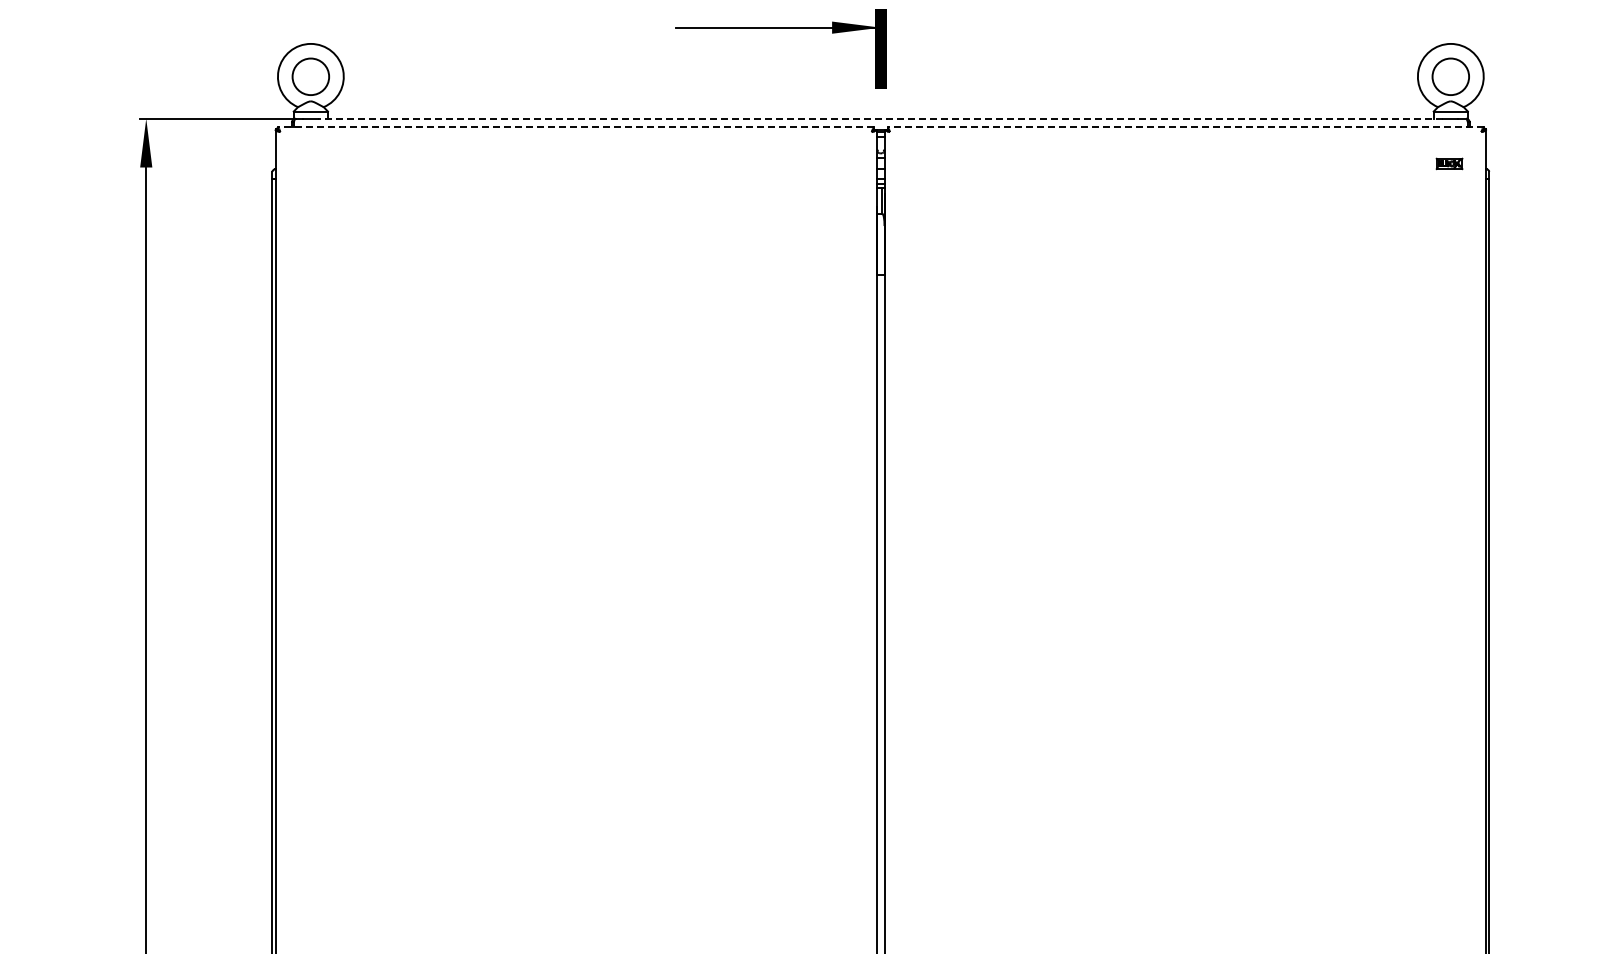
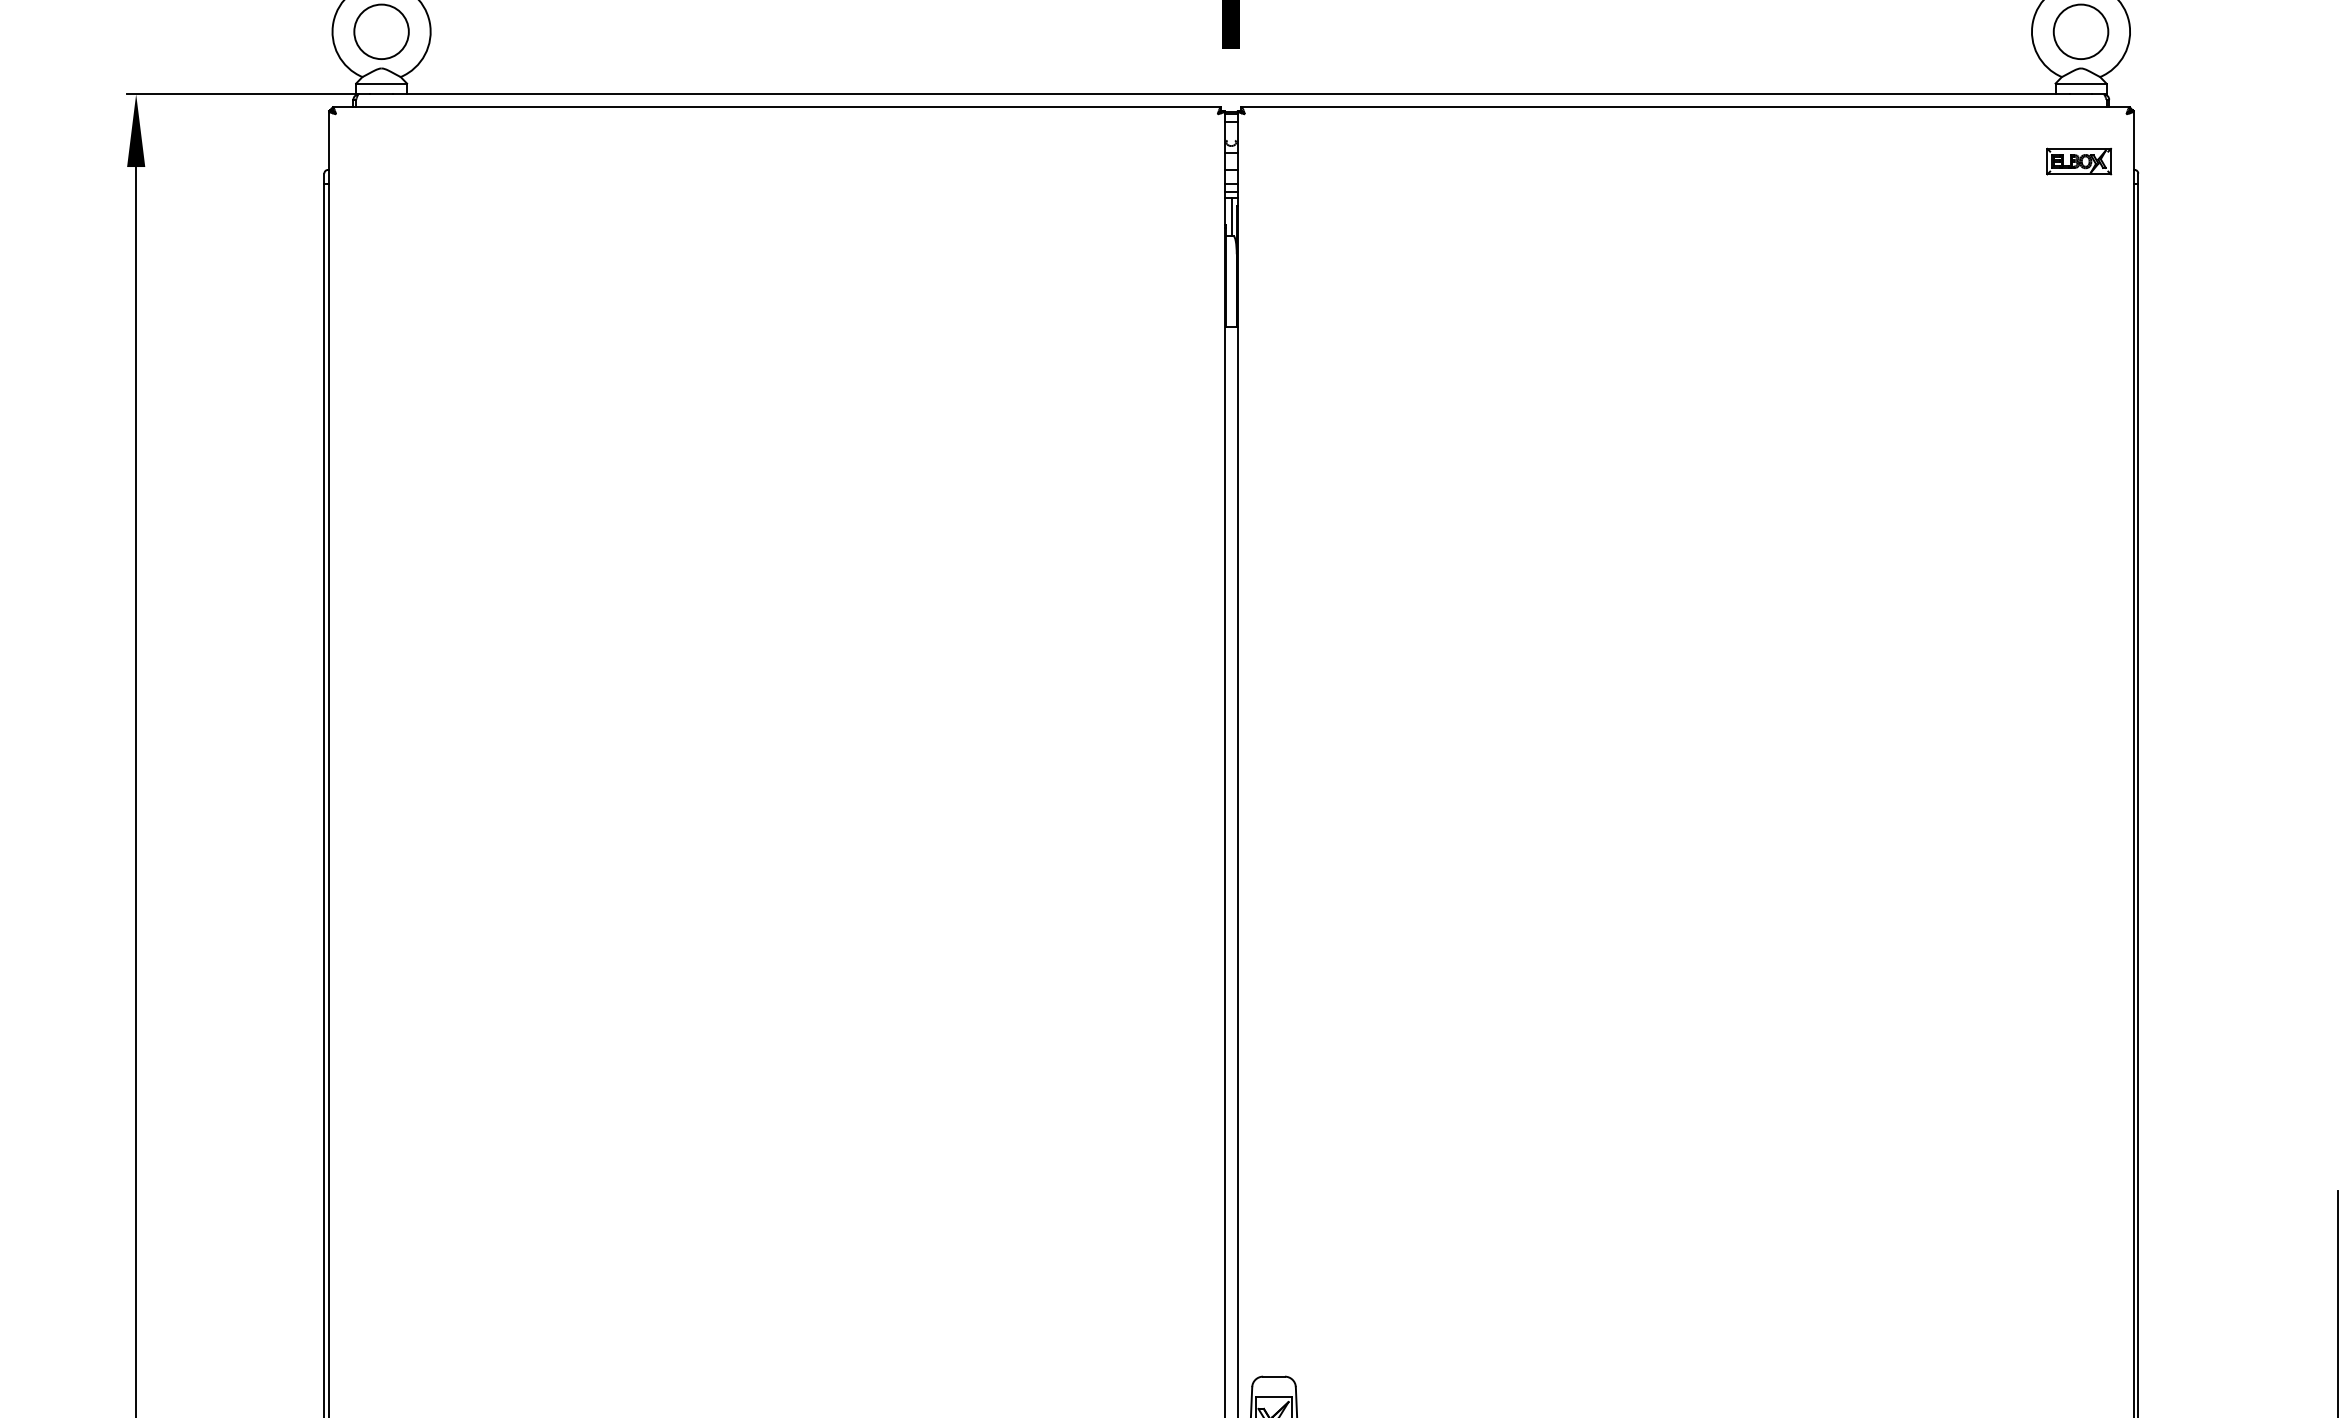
line: (880, 118) -> (1230, 93), dashed -> solid
line: (575, 127) -> (776, 107), dashed -> solid
line: (1185, 127) -> (1685, 107), dashed -> solid
part: (1449, 163) -> (2079, 161), size x1.67

